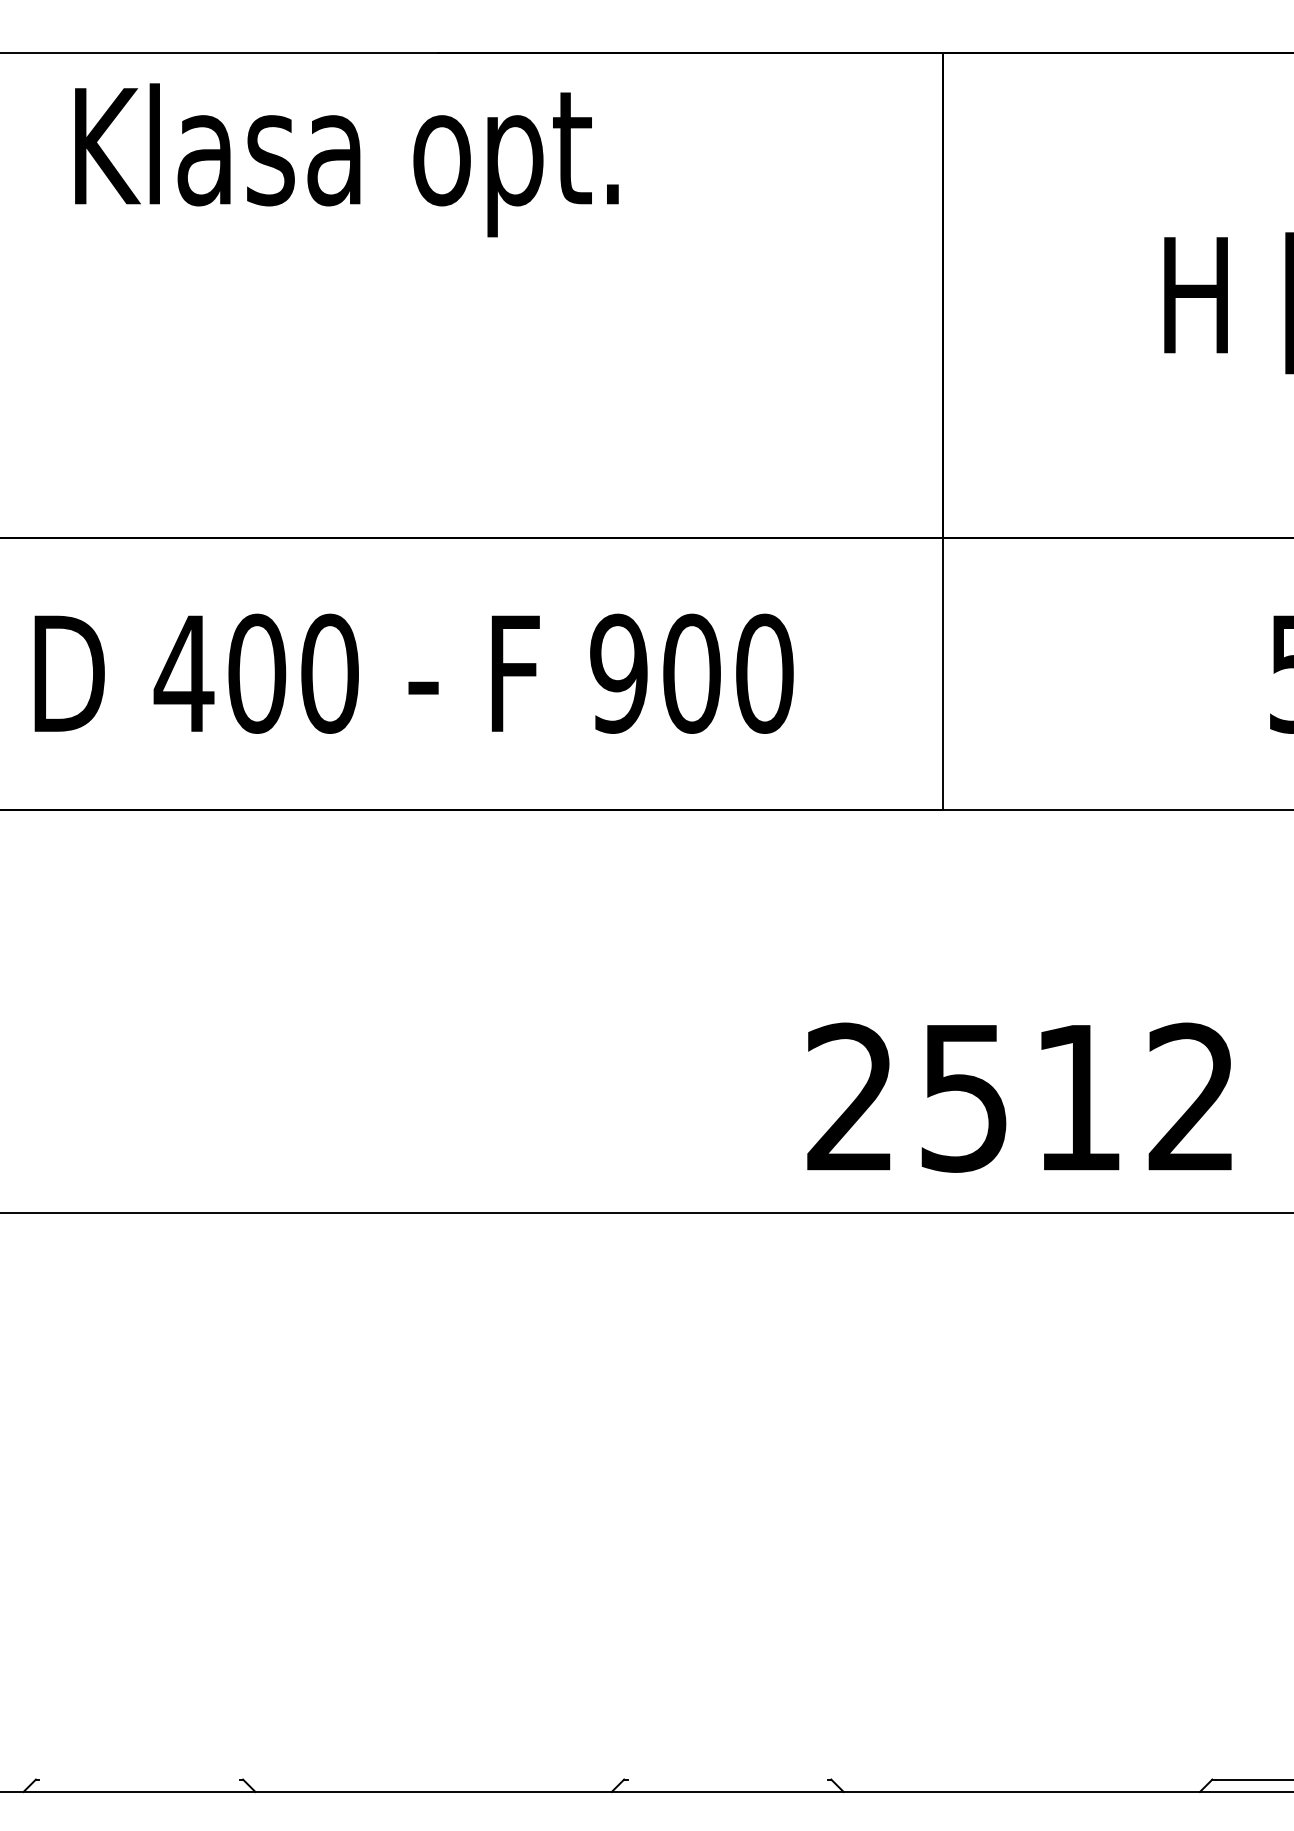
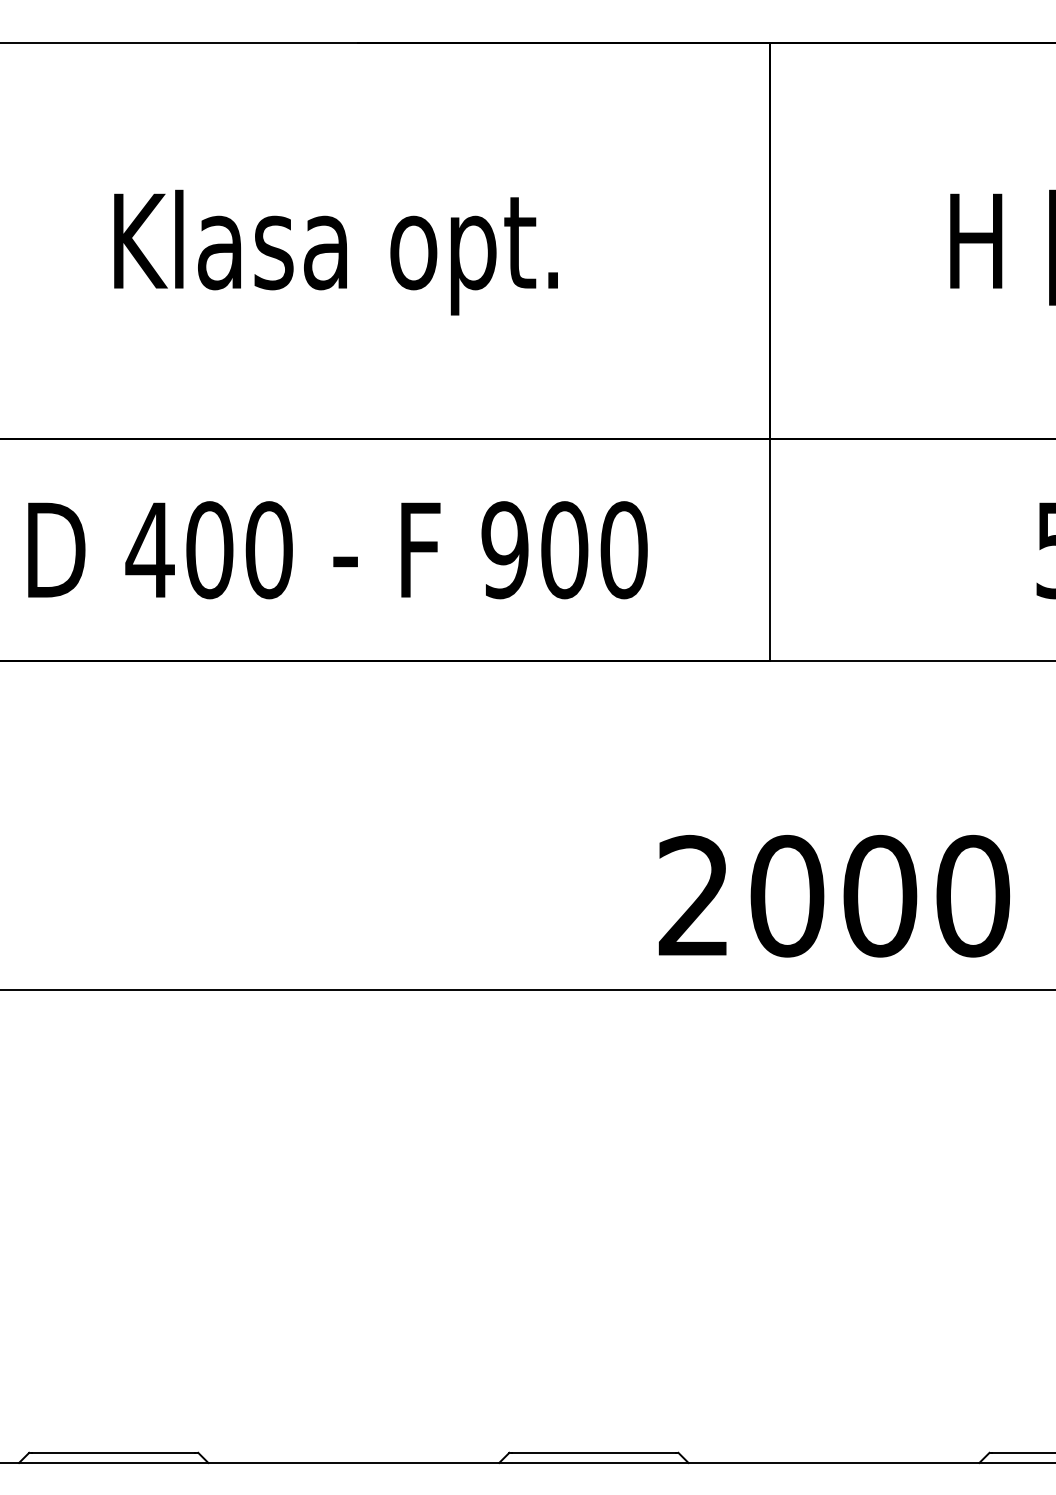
text: (346, 160) -> (335, 252), moved
text: (1078, 1097) -> (880, 896), 2512 -> 2000
line: (139, 1779) -> (113, 1452), added
line: (727, 1779) -> (593, 1452), added

